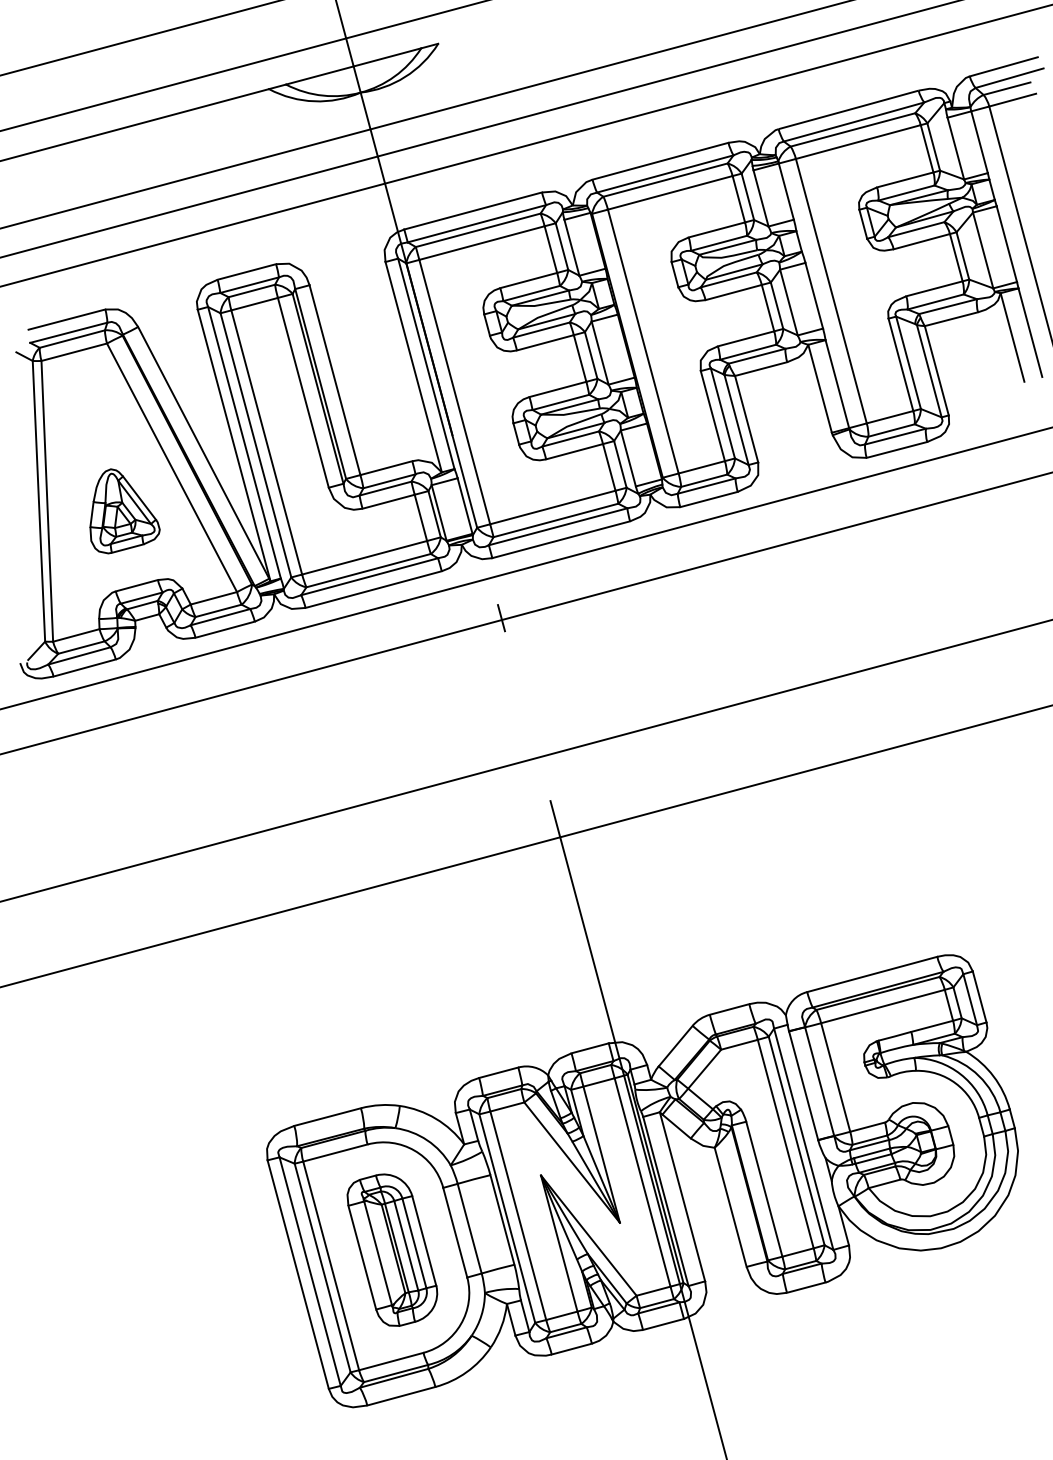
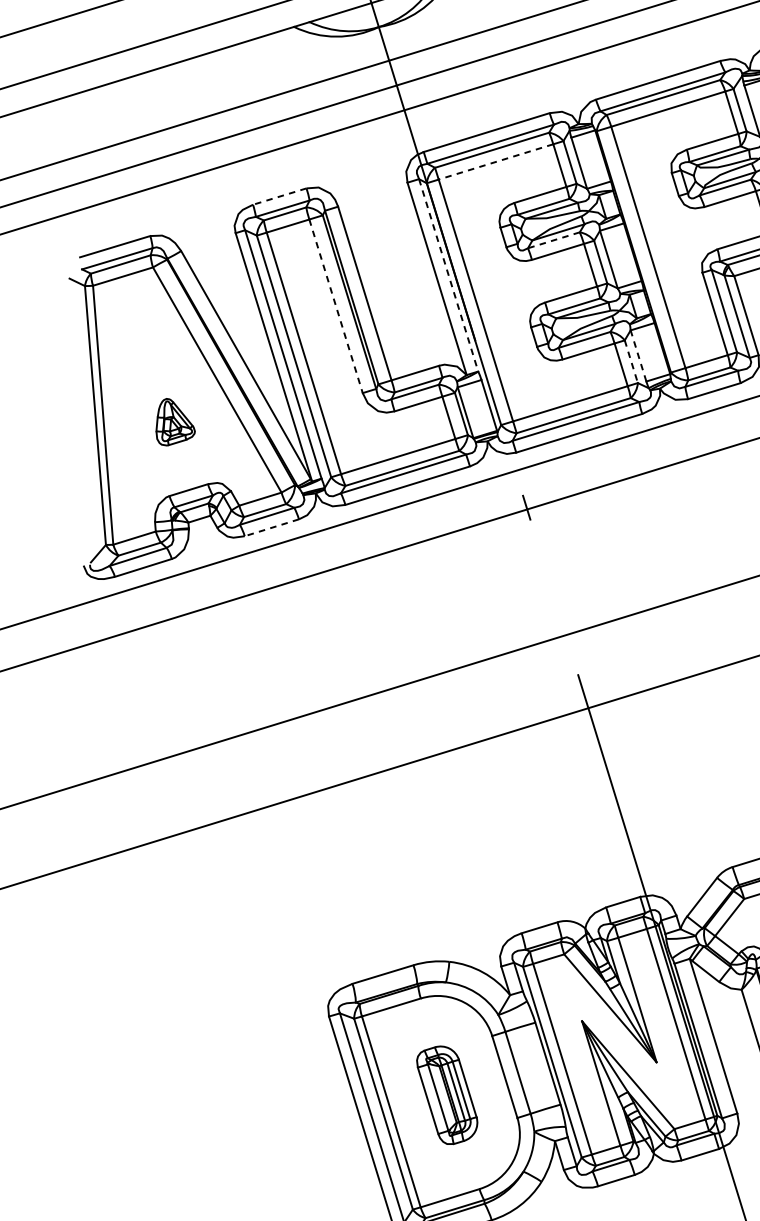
line: (482, 243) -> (496, 162), solid -> dashed
line: (246, 272) -> (279, 197), solid -> dashed
line: (541, 330) -> (553, 240), solid -> dashed
line: (426, 363) -> (448, 275), solid -> dashed
line: (303, 393) -> (336, 306), solid -> dashed
line: (628, 458) -> (638, 355), solid -> dashed
line: (620, 464) -> (631, 361), solid -> dashed
part: (124, 511) -> (174, 422), size x0.6
line: (225, 629) -> (272, 527), solid -> dashed
part: (392, 1249) -> (447, 1094), size x0.7

